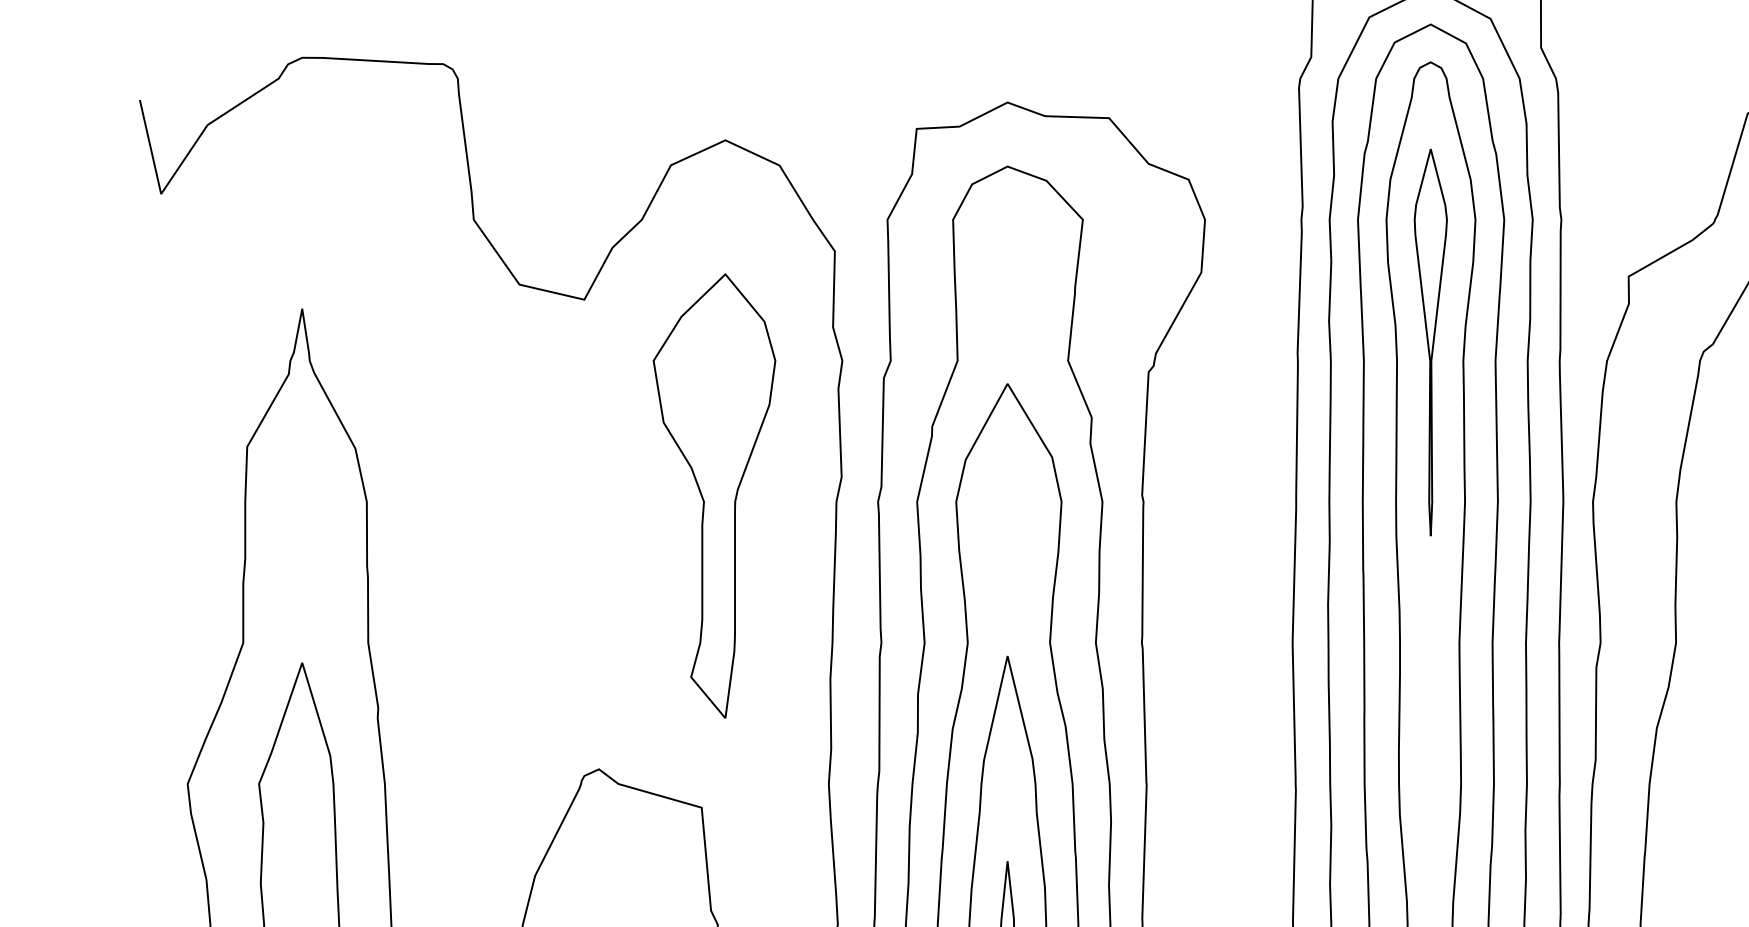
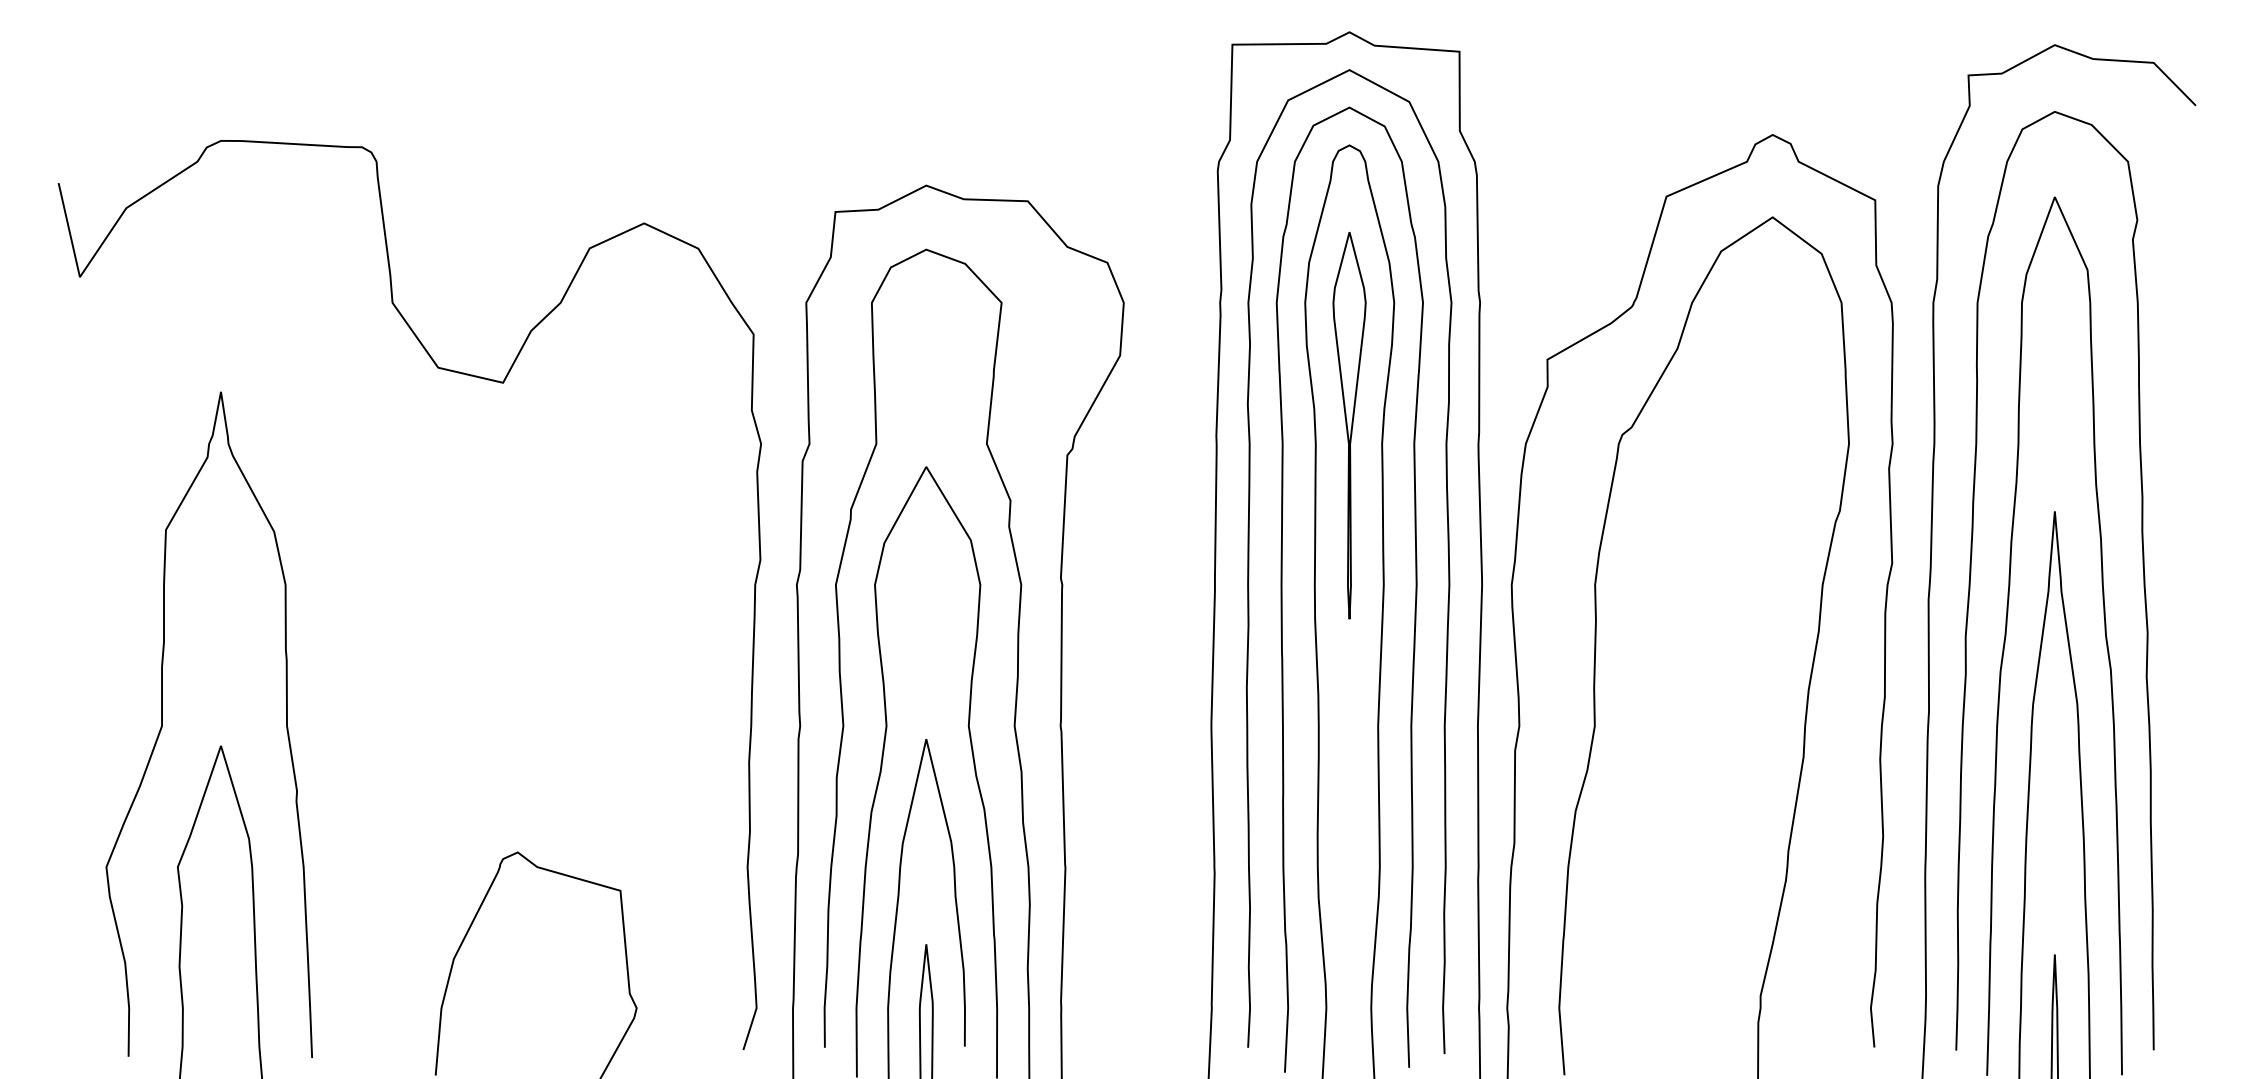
part: (713, 495) -> (632, 578), removed

